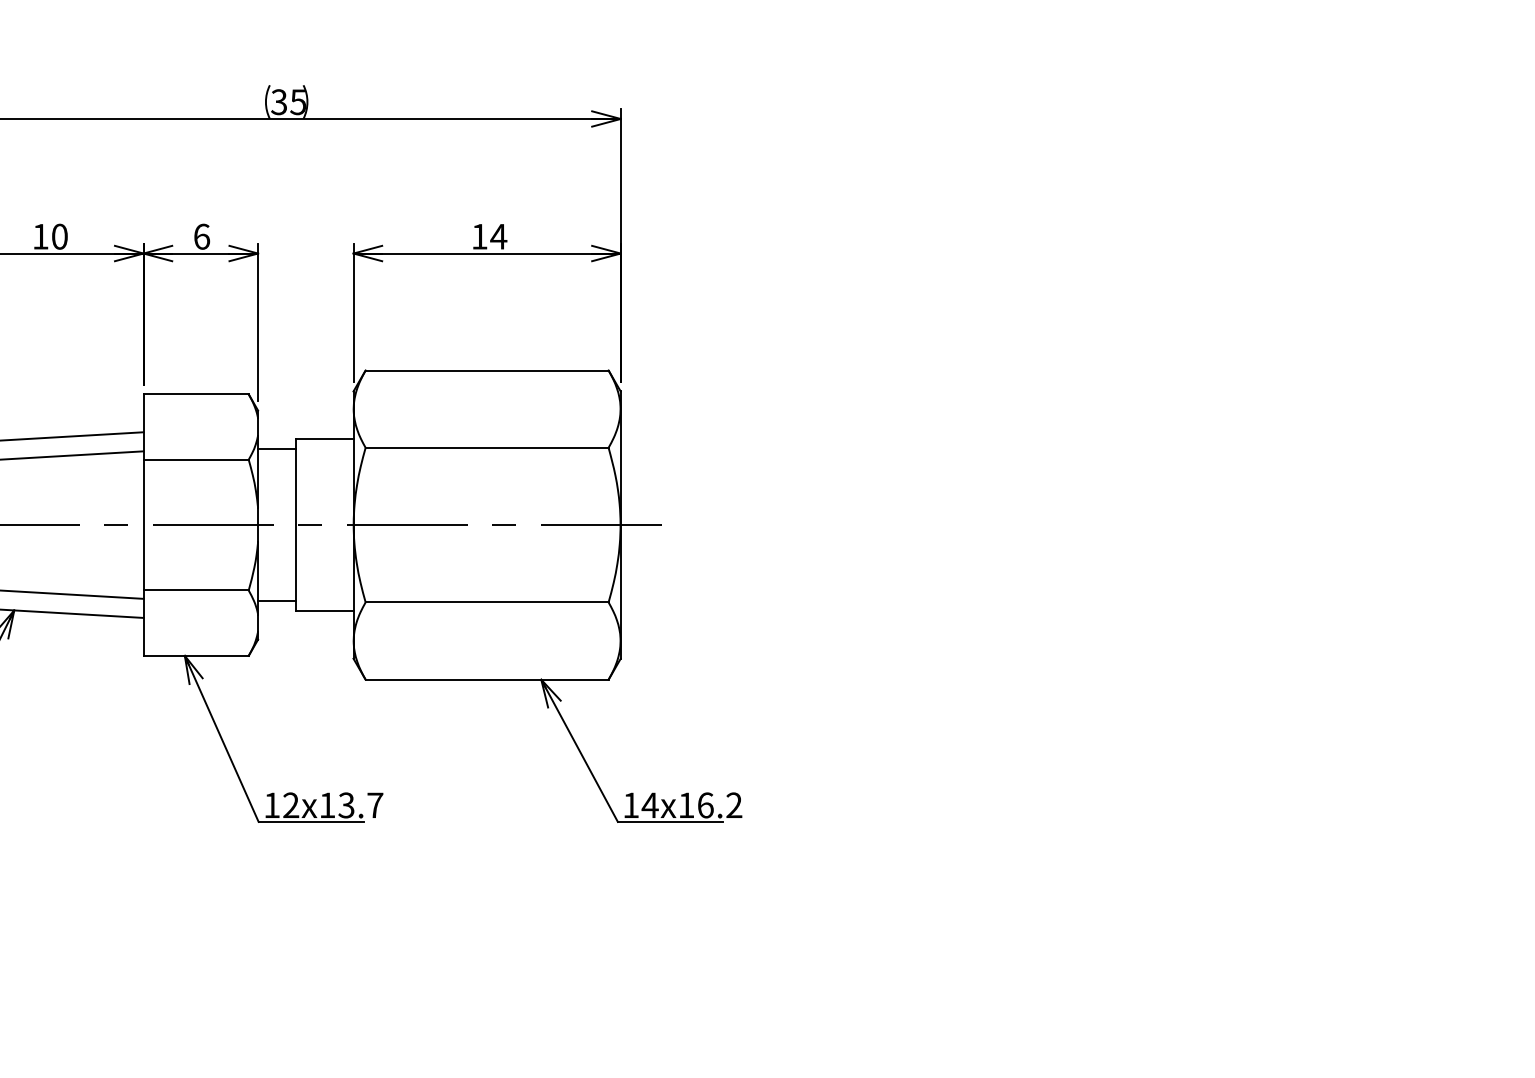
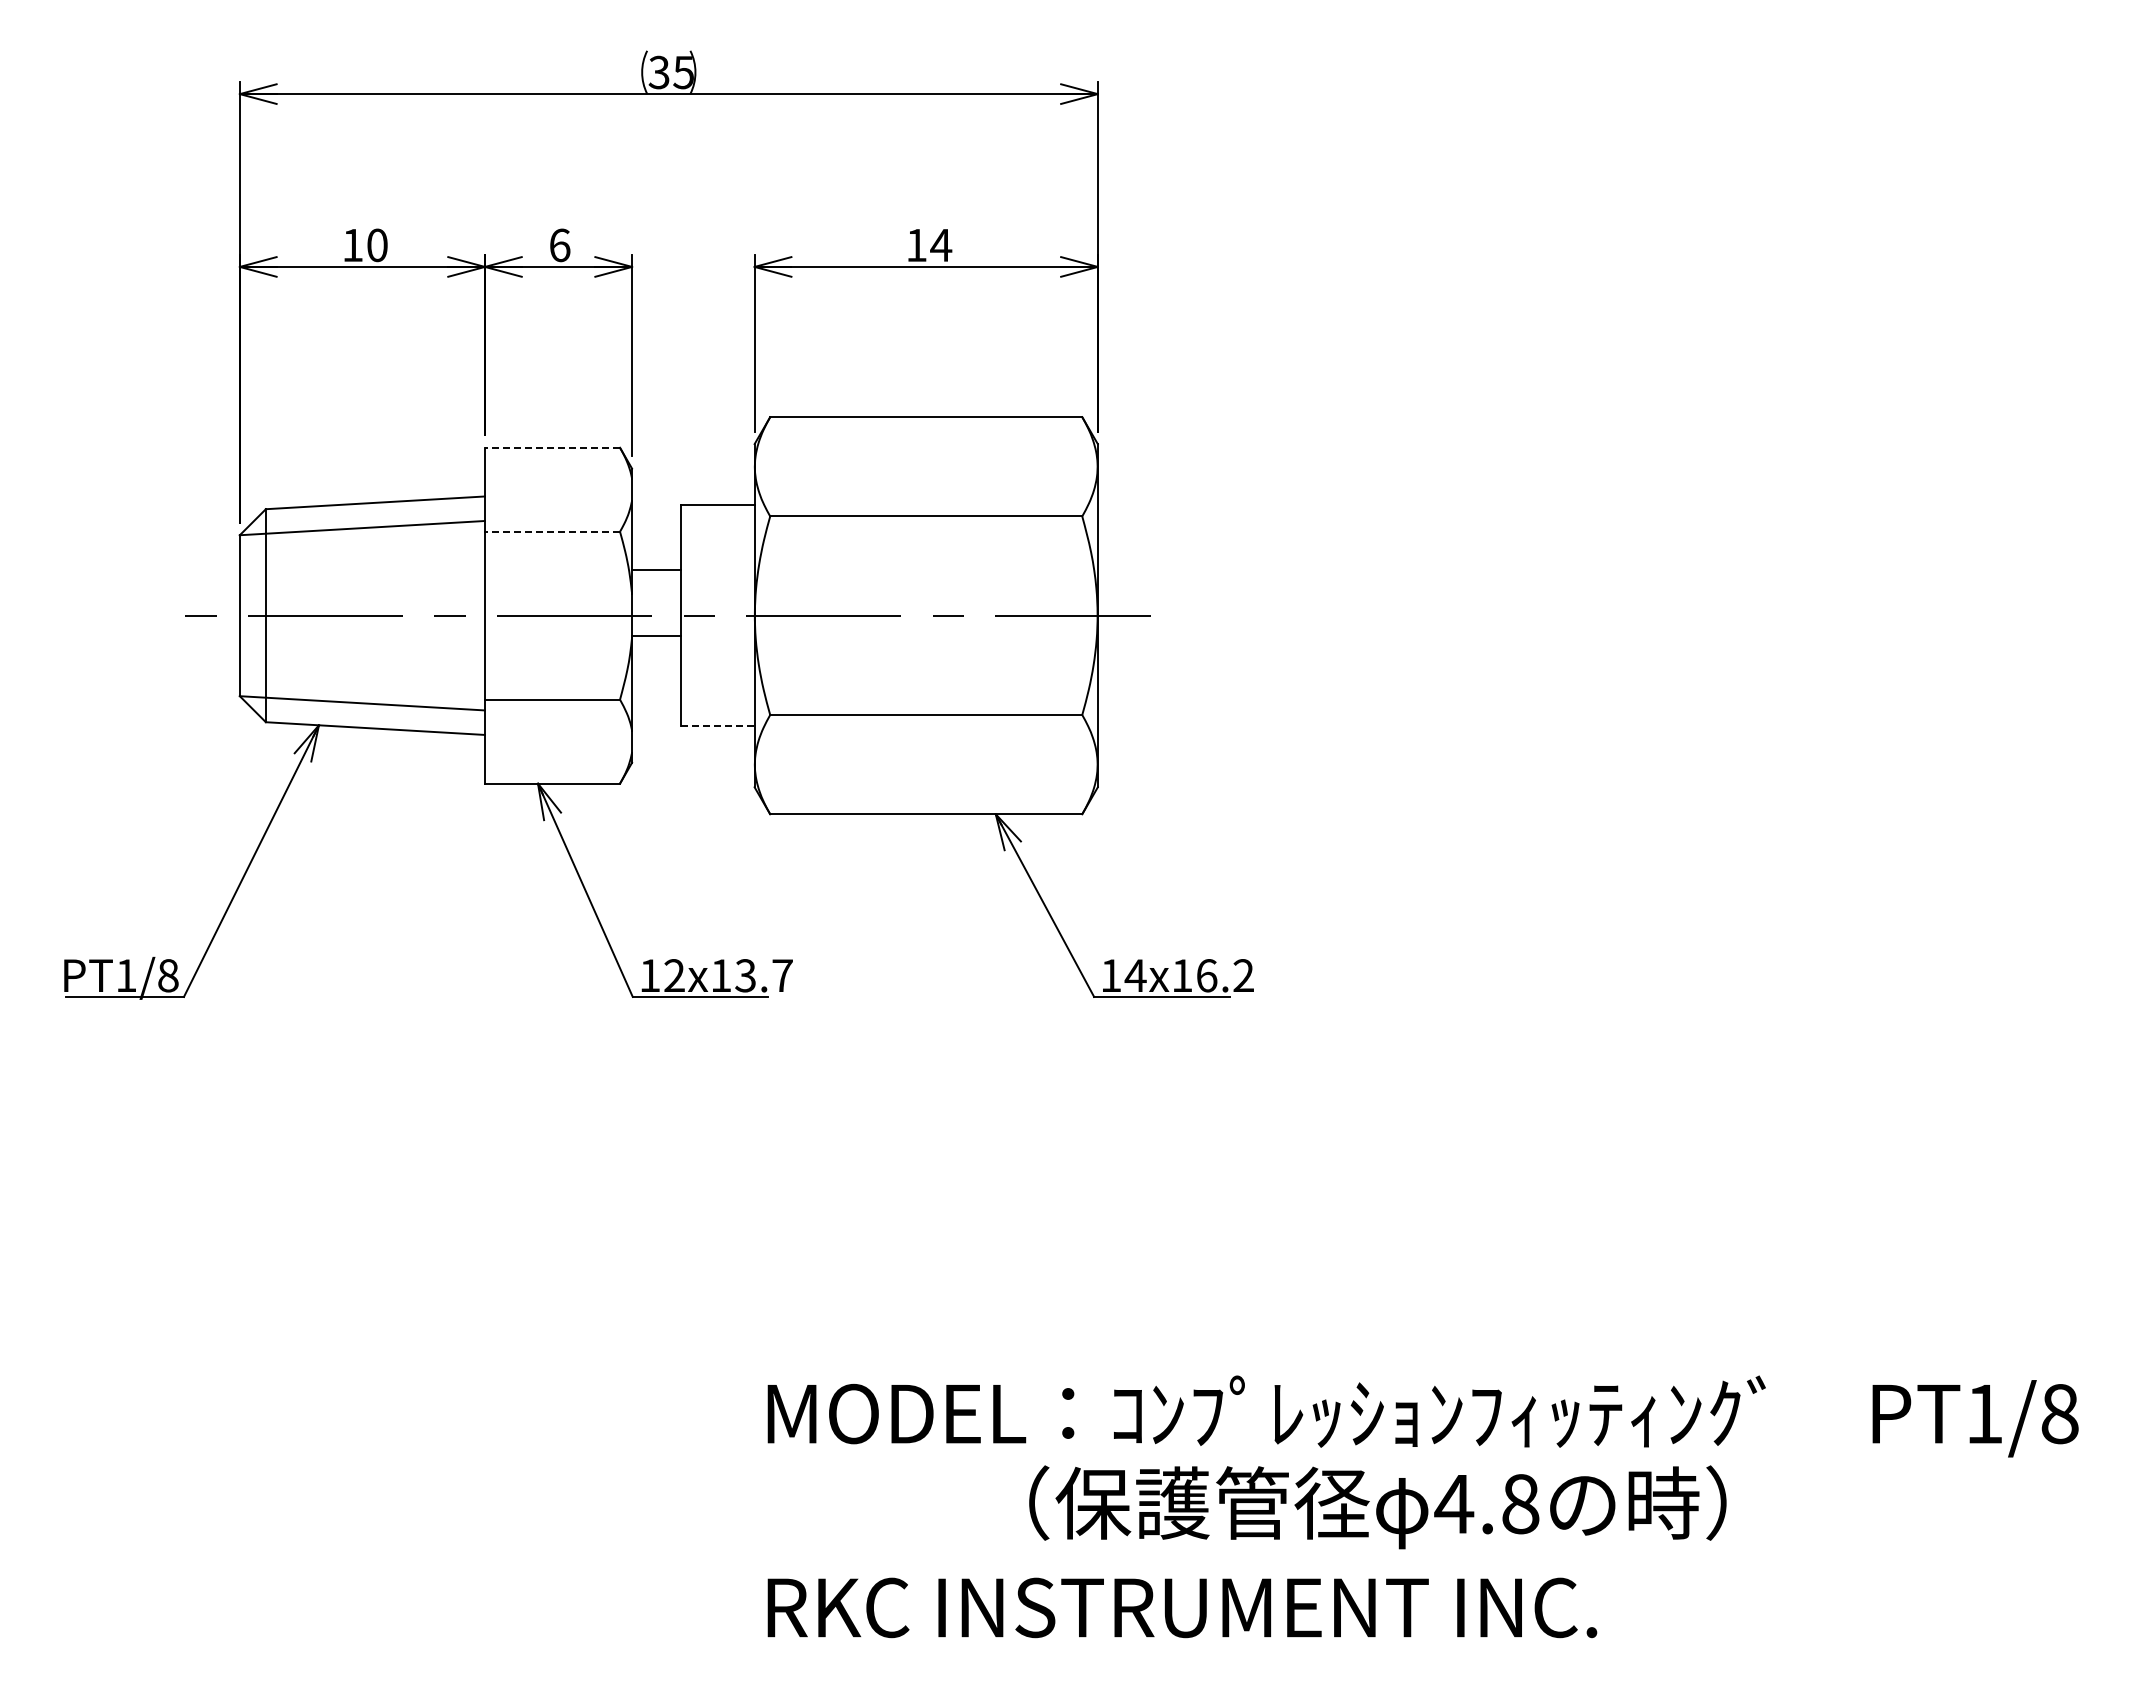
line: (196, 394) -> (552, 447), solid -> dashed
line: (277, 448) -> (656, 569), moved
line: (196, 459) -> (552, 531), solid -> dashed
line: (277, 601) -> (656, 635), moved
line: (324, 611) -> (717, 726), solid -> dashed

